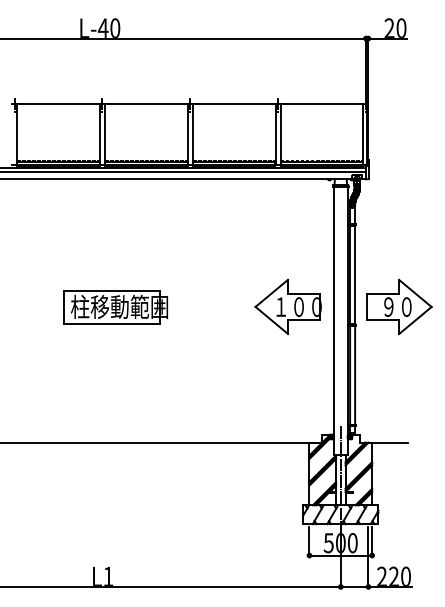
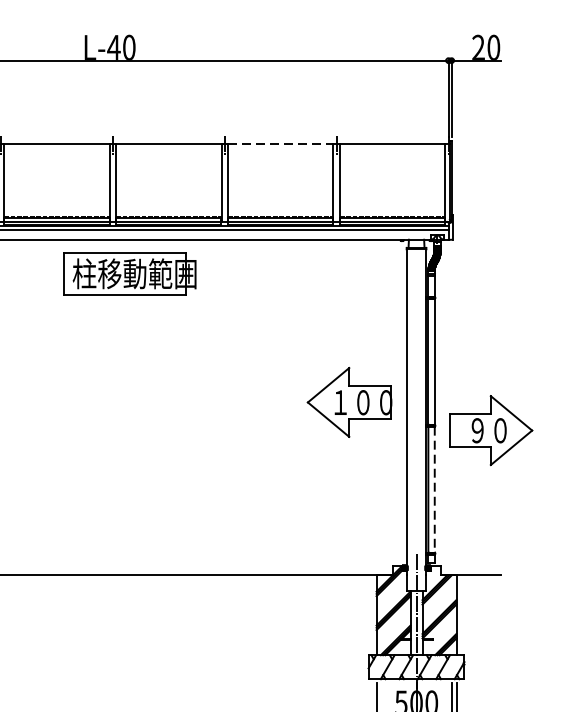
line: (234, 104) -> (281, 144), solid -> dashed
part: (399, 306) -> (491, 429), moved
part: (115, 307) -> (129, 274), moved
line: (355, 375) -> (435, 489), solid -> dashed

